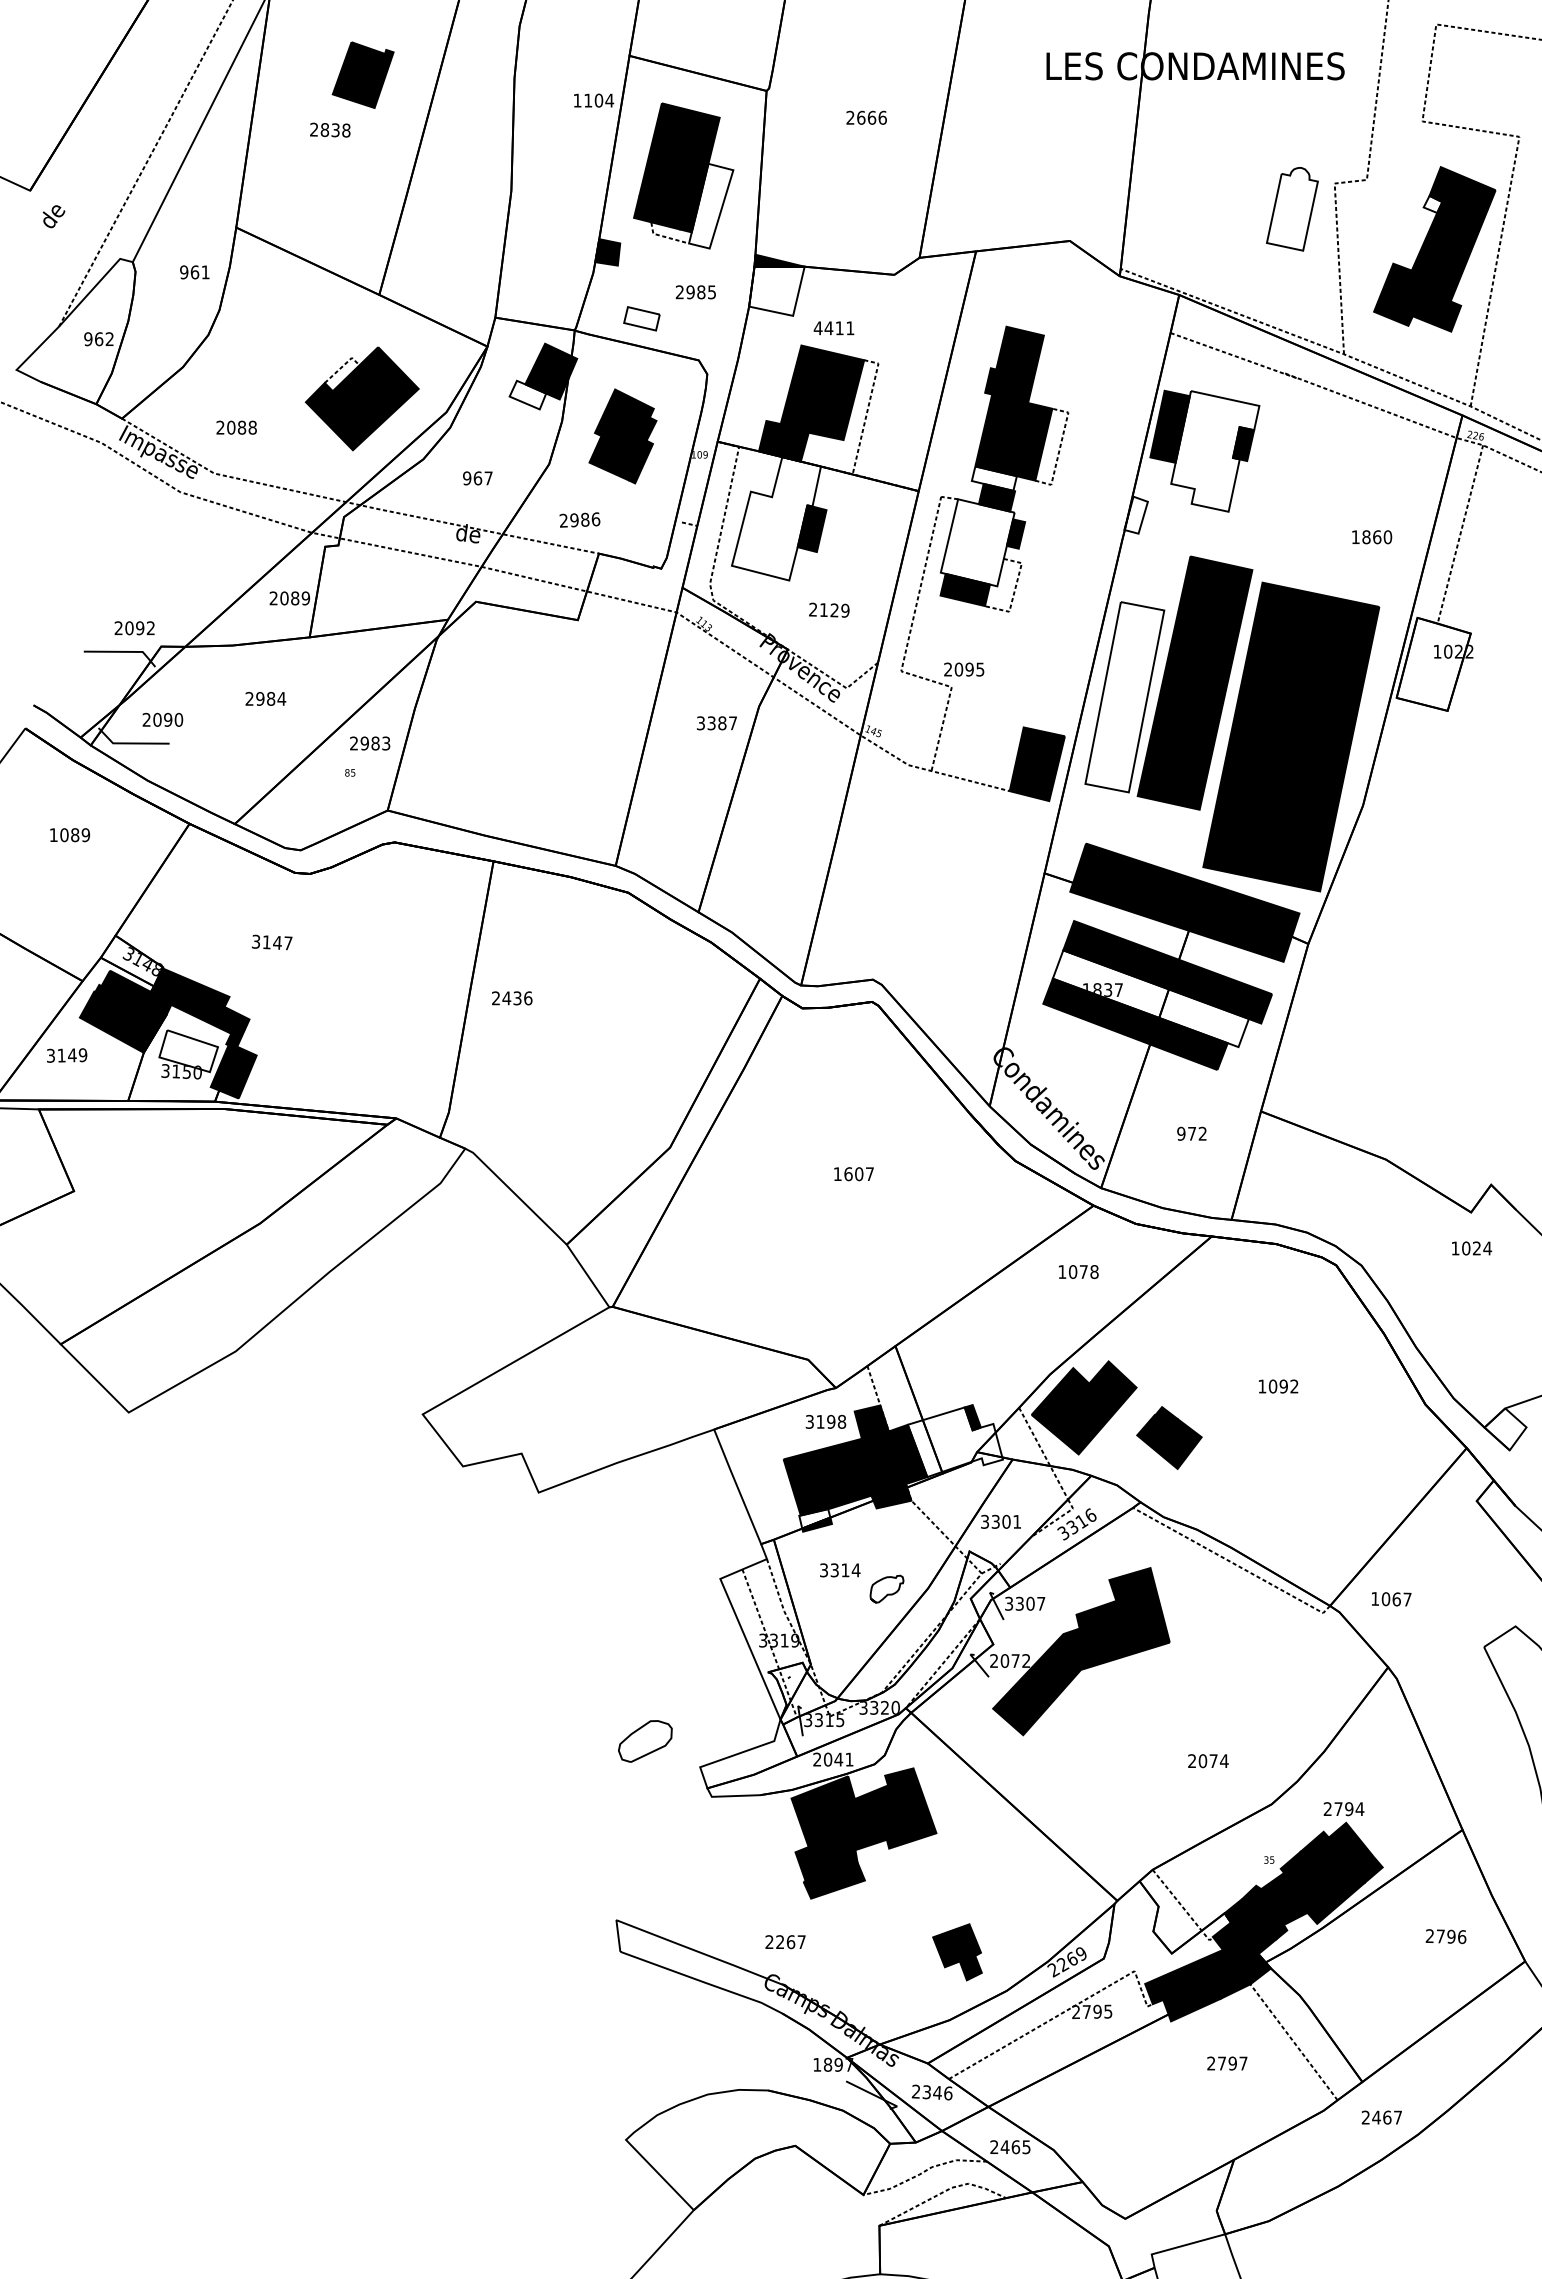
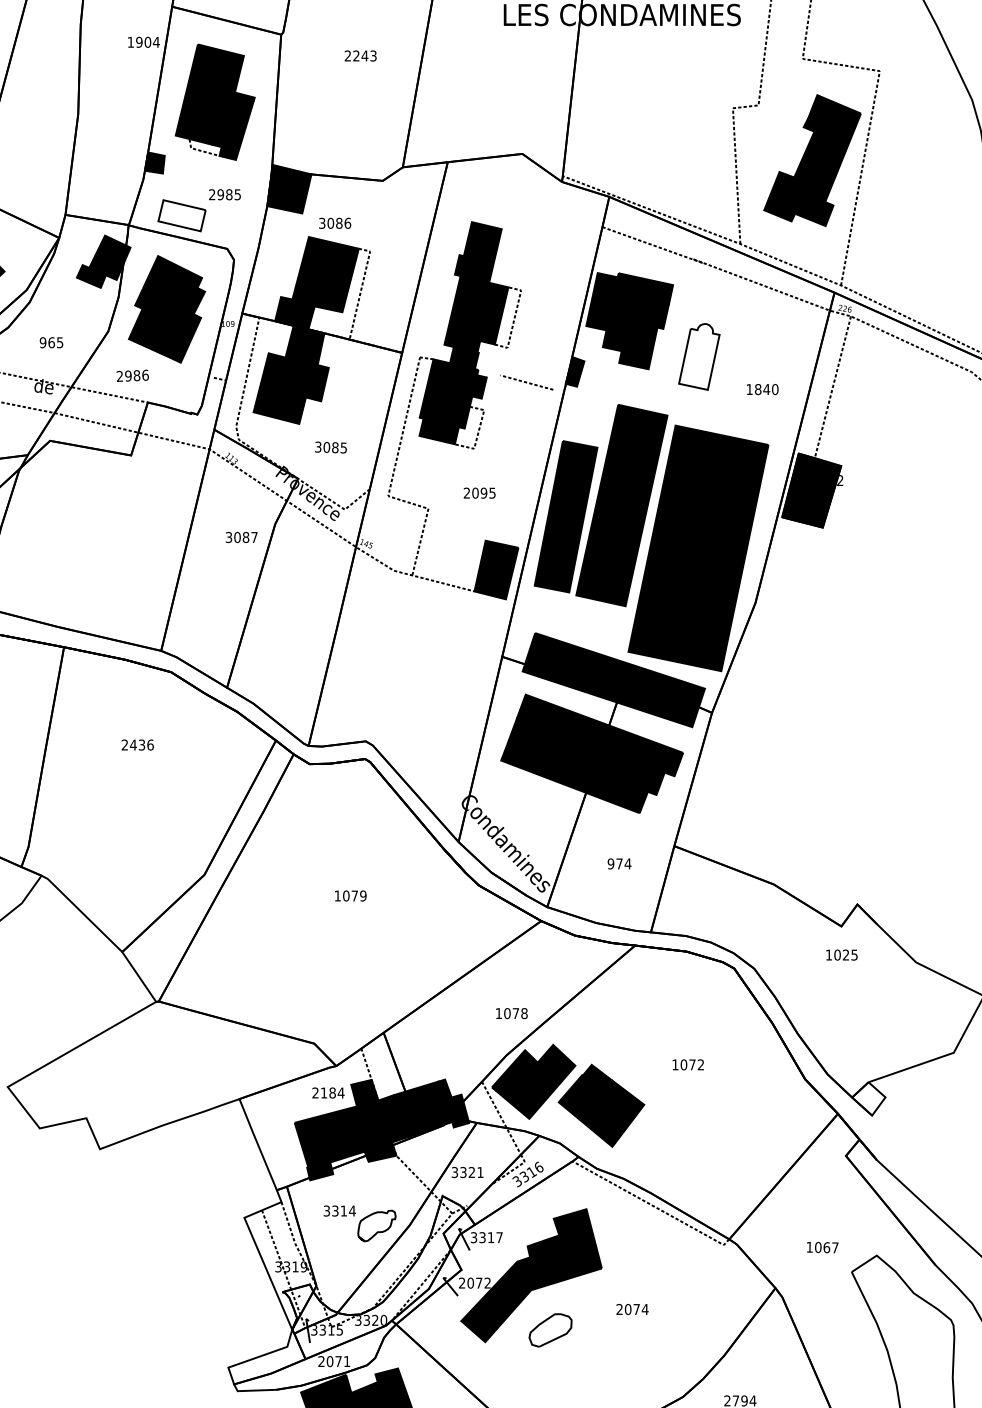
text: (588, 100) -> (139, 42), 1104 -> 1904
text: (871, 117) -> (364, 55), 2666 -> 2243
fill: (1432, 204) -> (810, 124), added
fill: (711, 205) -> (237, 125), added
part: (1292, 209) -> (699, 357), moved
fill: (776, 290) -> (289, 193), added
part: (641, 318) -> (181, 215), size x1.67
text: (833, 328) -> (334, 223), 4411 -> 3086
fill: (527, 394) -> (91, 276), added
part: (622, 436) -> (166, 309), size x1.43
fill: (1215, 451) -> (638, 321), added
text: (488, 478) -> (60, 342), 967 -> 965
fill: (993, 478) -> (461, 342), added
fill: (1135, 514) -> (574, 371), added
fill: (775, 518) -> (288, 374), added
line: (1075, 528) -> (526, 382), added
text: (1376, 537) -> (766, 389), 1860 -> 1840
fill: (977, 542) -> (448, 393), added
text: (829, 610) -> (331, 447), 2129 -> 3085
fill: (1433, 663) -> (811, 489), added
text: (964, 669) -> (479, 493), moved
fill: (1124, 697) -> (565, 516), added
text: (711, 723) -> (237, 537), 3387 -> 3087
text: (512, 998) -> (137, 745), moved
fill: (1150, 998) -> (586, 756), added
text: (1202, 1133) -> (627, 863), 972 -> 974
text: (859, 1174) -> (355, 896), 1607 -> 1079
text: (1487, 1248) -> (854, 955), 1024 -> 1025
text: (1078, 1271) -> (511, 1013), moved
text: (1283, 1386) -> (692, 1064), 1092 -> 1072
text: (825, 1421) -> (328, 1092), 3198 -> 2184
part: (1169, 1437) -> (601, 1105), size x1.67
fill: (954, 1442) -> (430, 1109), added
fill: (814, 1518) -> (319, 1169), added
text: (1006, 1521) -> (471, 1172), 3301 -> 3321
part: (886, 1589) -> (376, 1226), size x1.43
text: (1391, 1599) -> (822, 1247), moved
text: (1030, 1603) -> (491, 1237), 3307 -> 3317
part: (645, 1741) -> (550, 1330), moved
text: (838, 1759) -> (338, 1361), 2041 -> 2071
text: (1208, 1761) -> (632, 1309), moved

